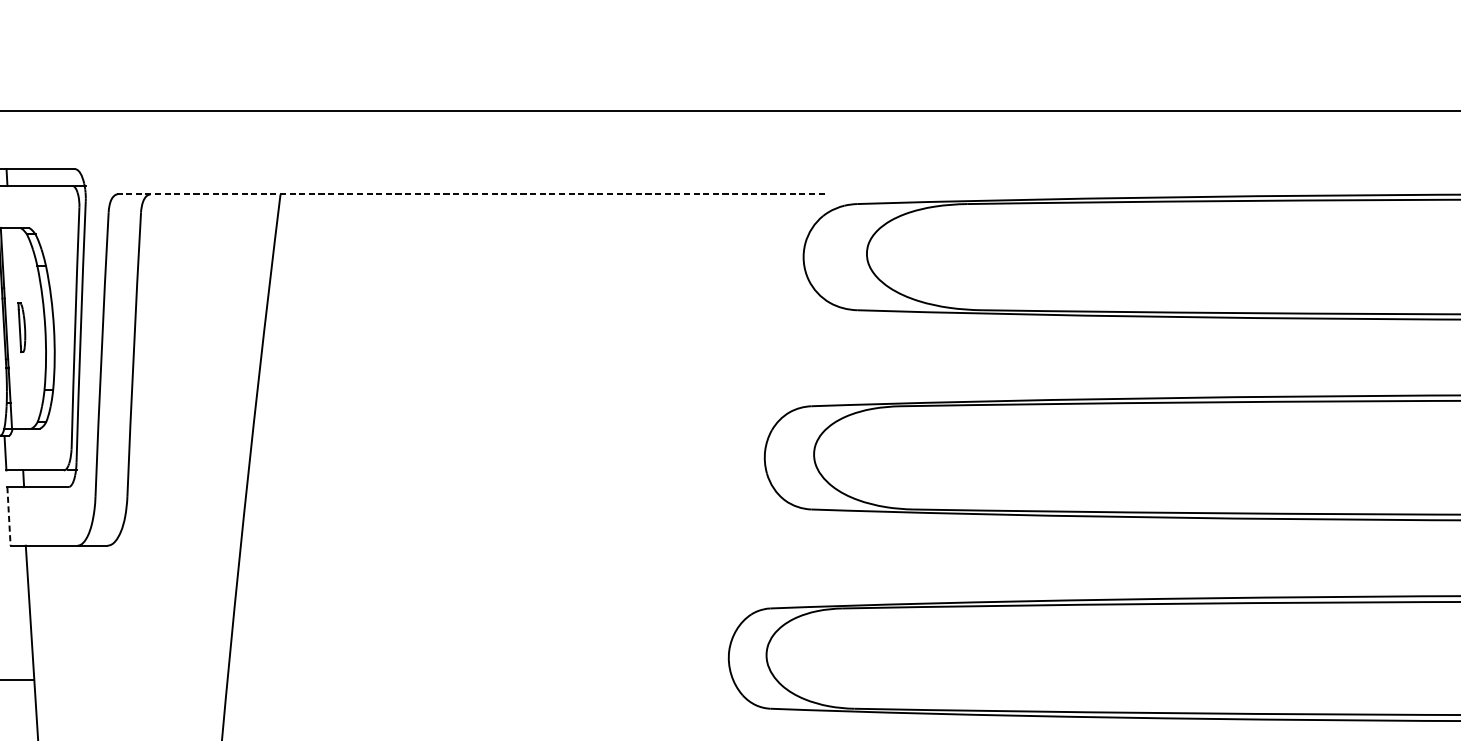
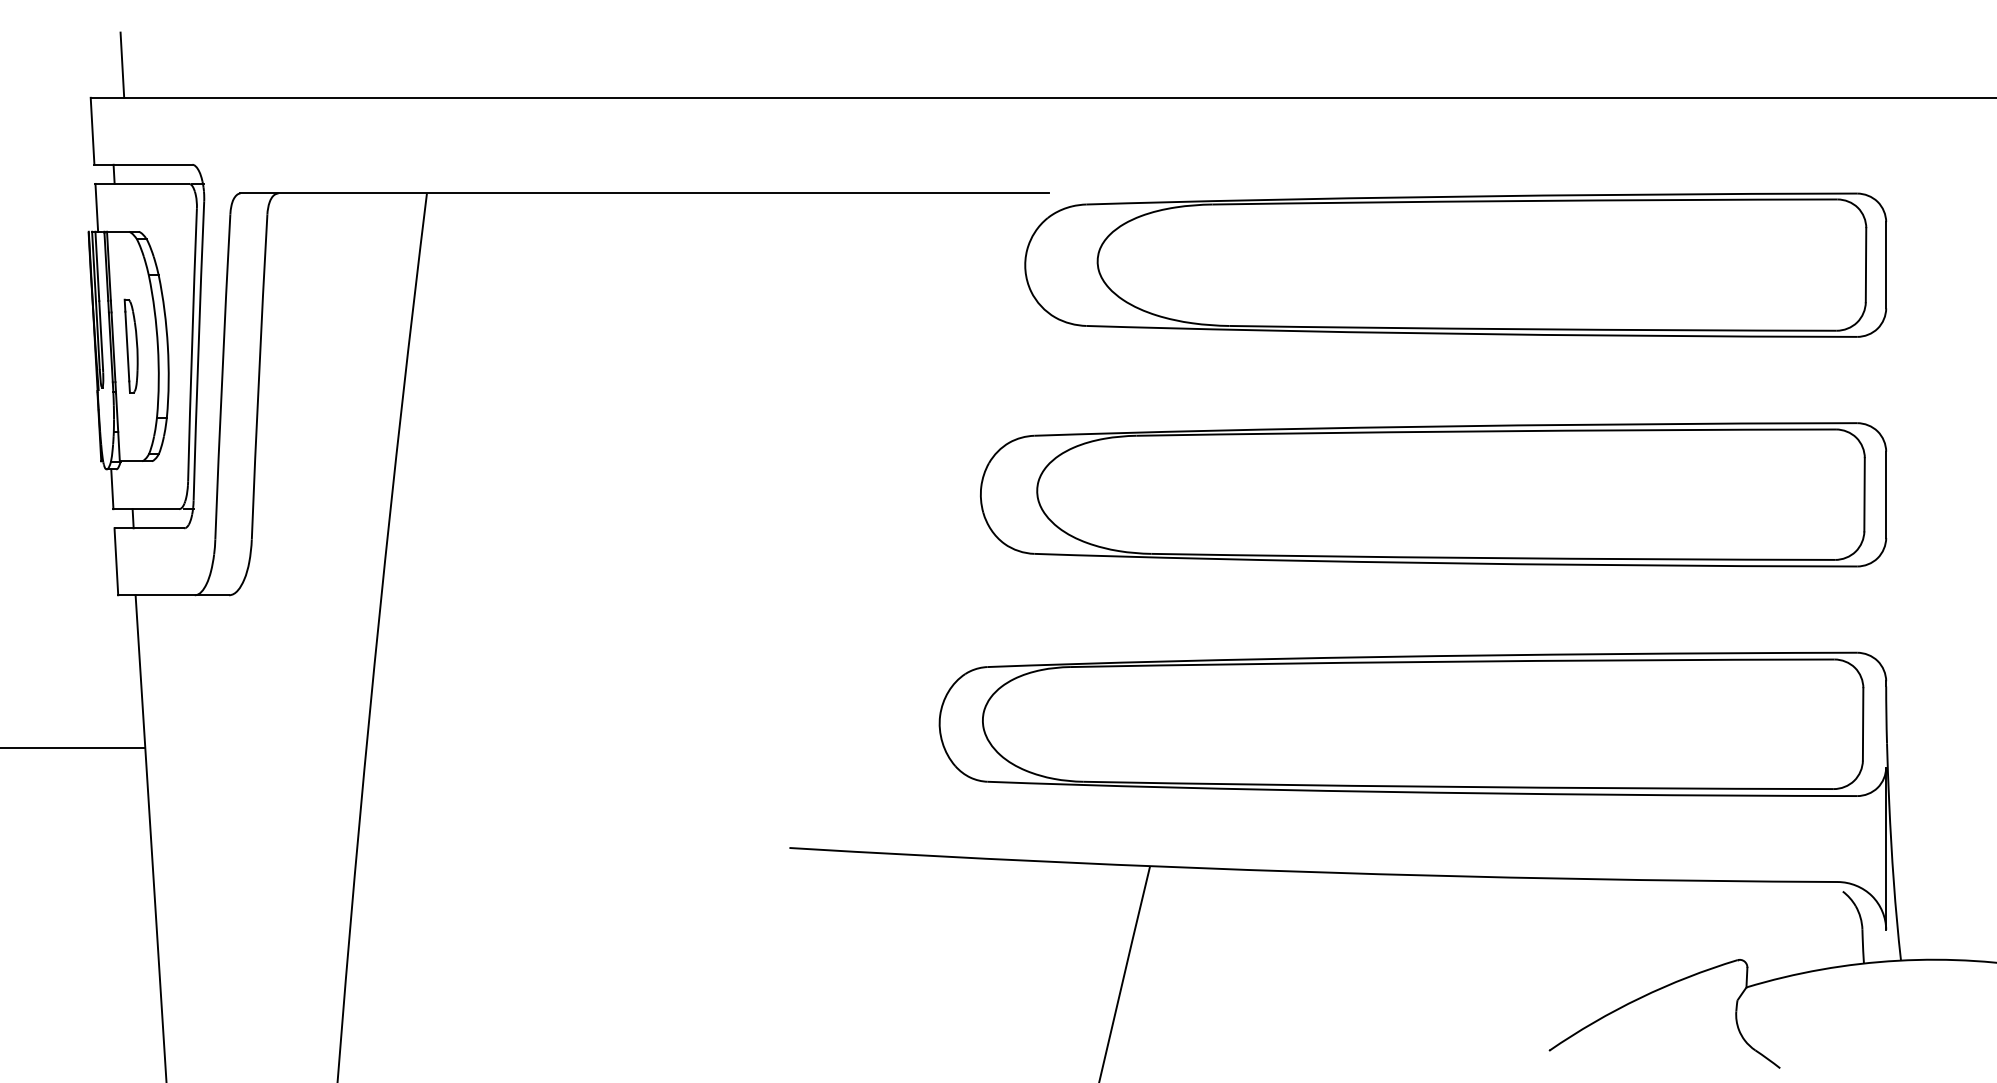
line: (14, 81) -> (122, 64), added
line: (470, 194) -> (644, 193), dashed -> solid
part: (21, 327) -> (130, 345), size x1.67
line: (9, 516) -> (116, 561), dashed -> solid

